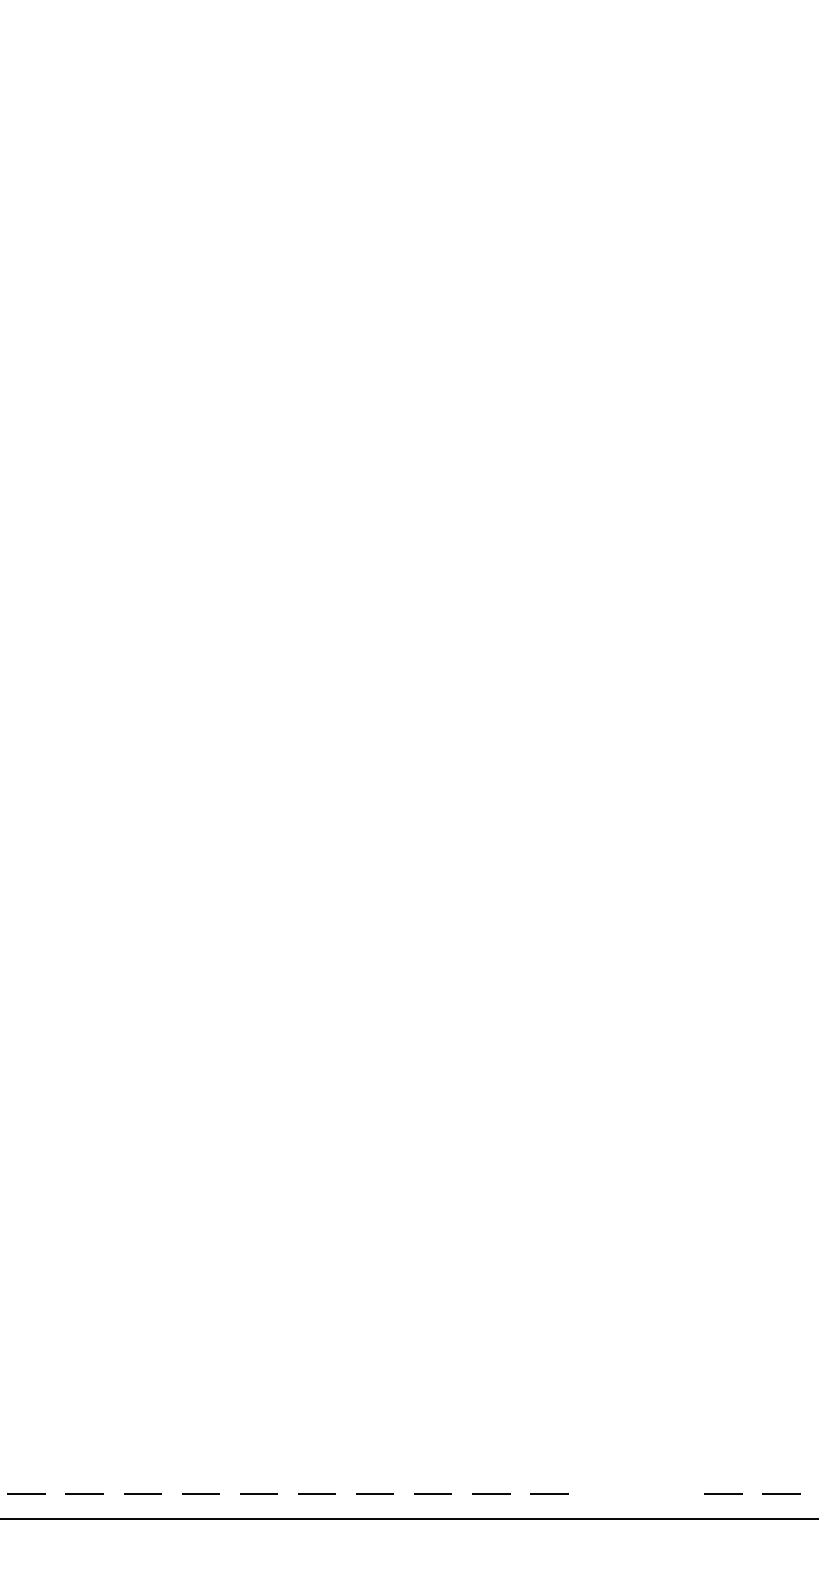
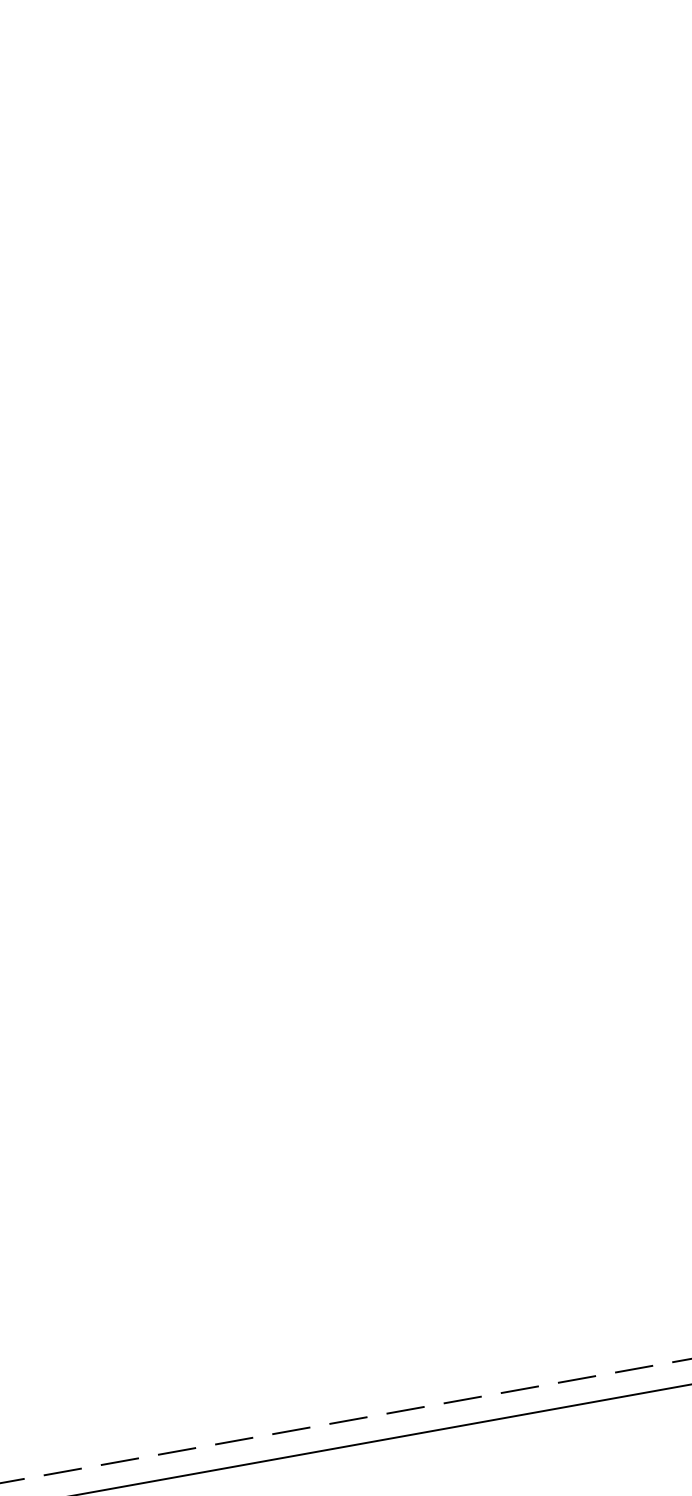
line: (607, 1493) -> (577, 1378), added
line: (665, 1493) -> (634, 1368), added

